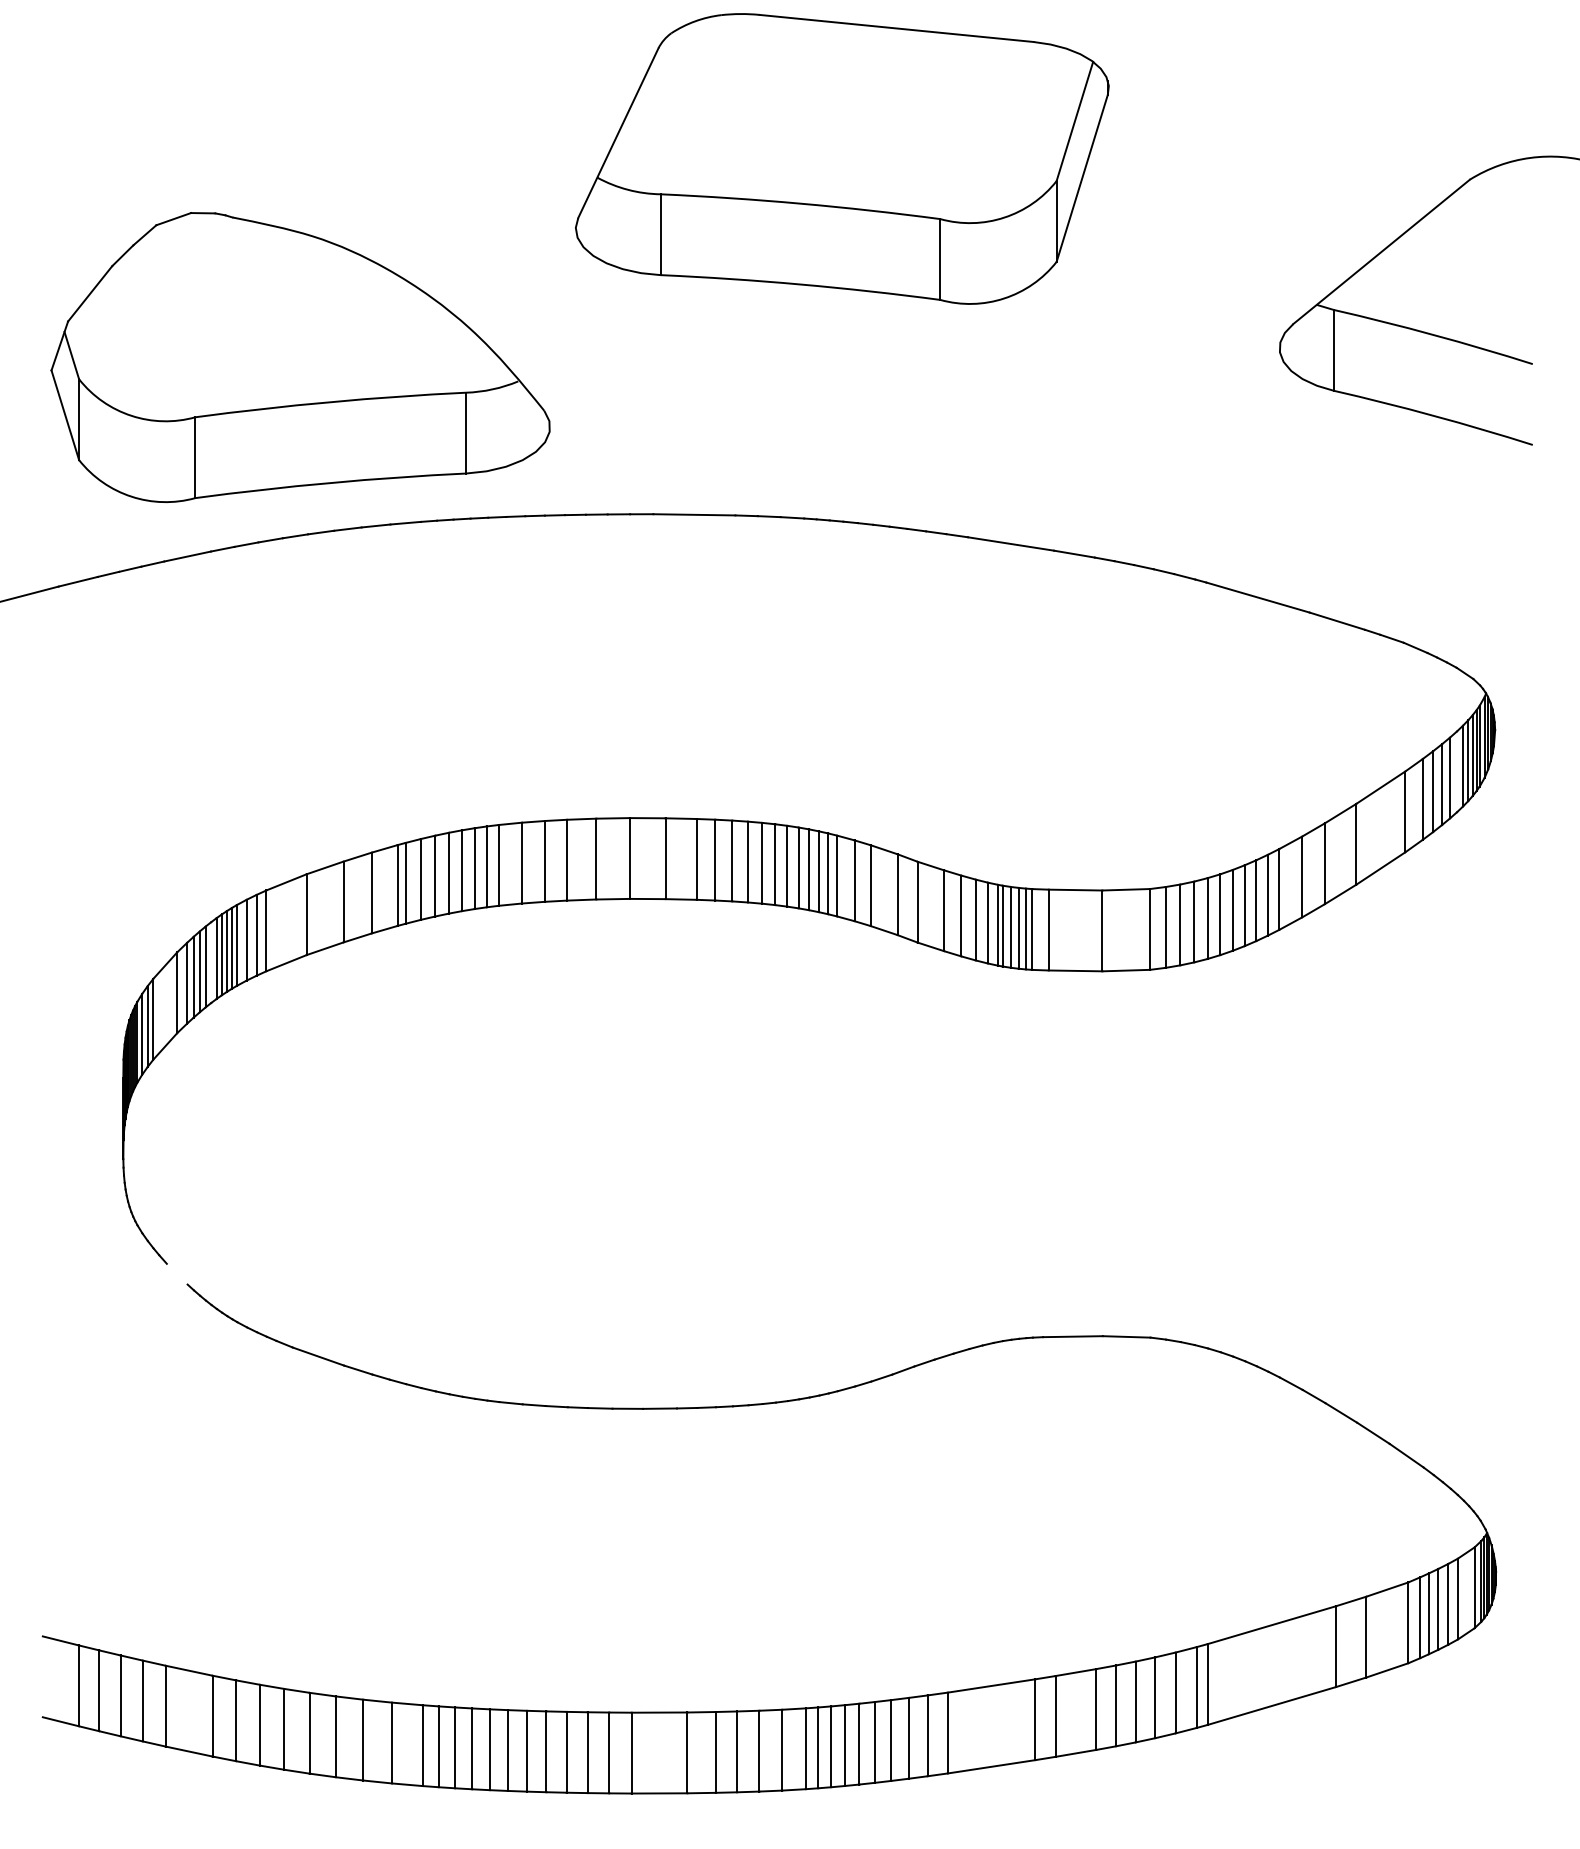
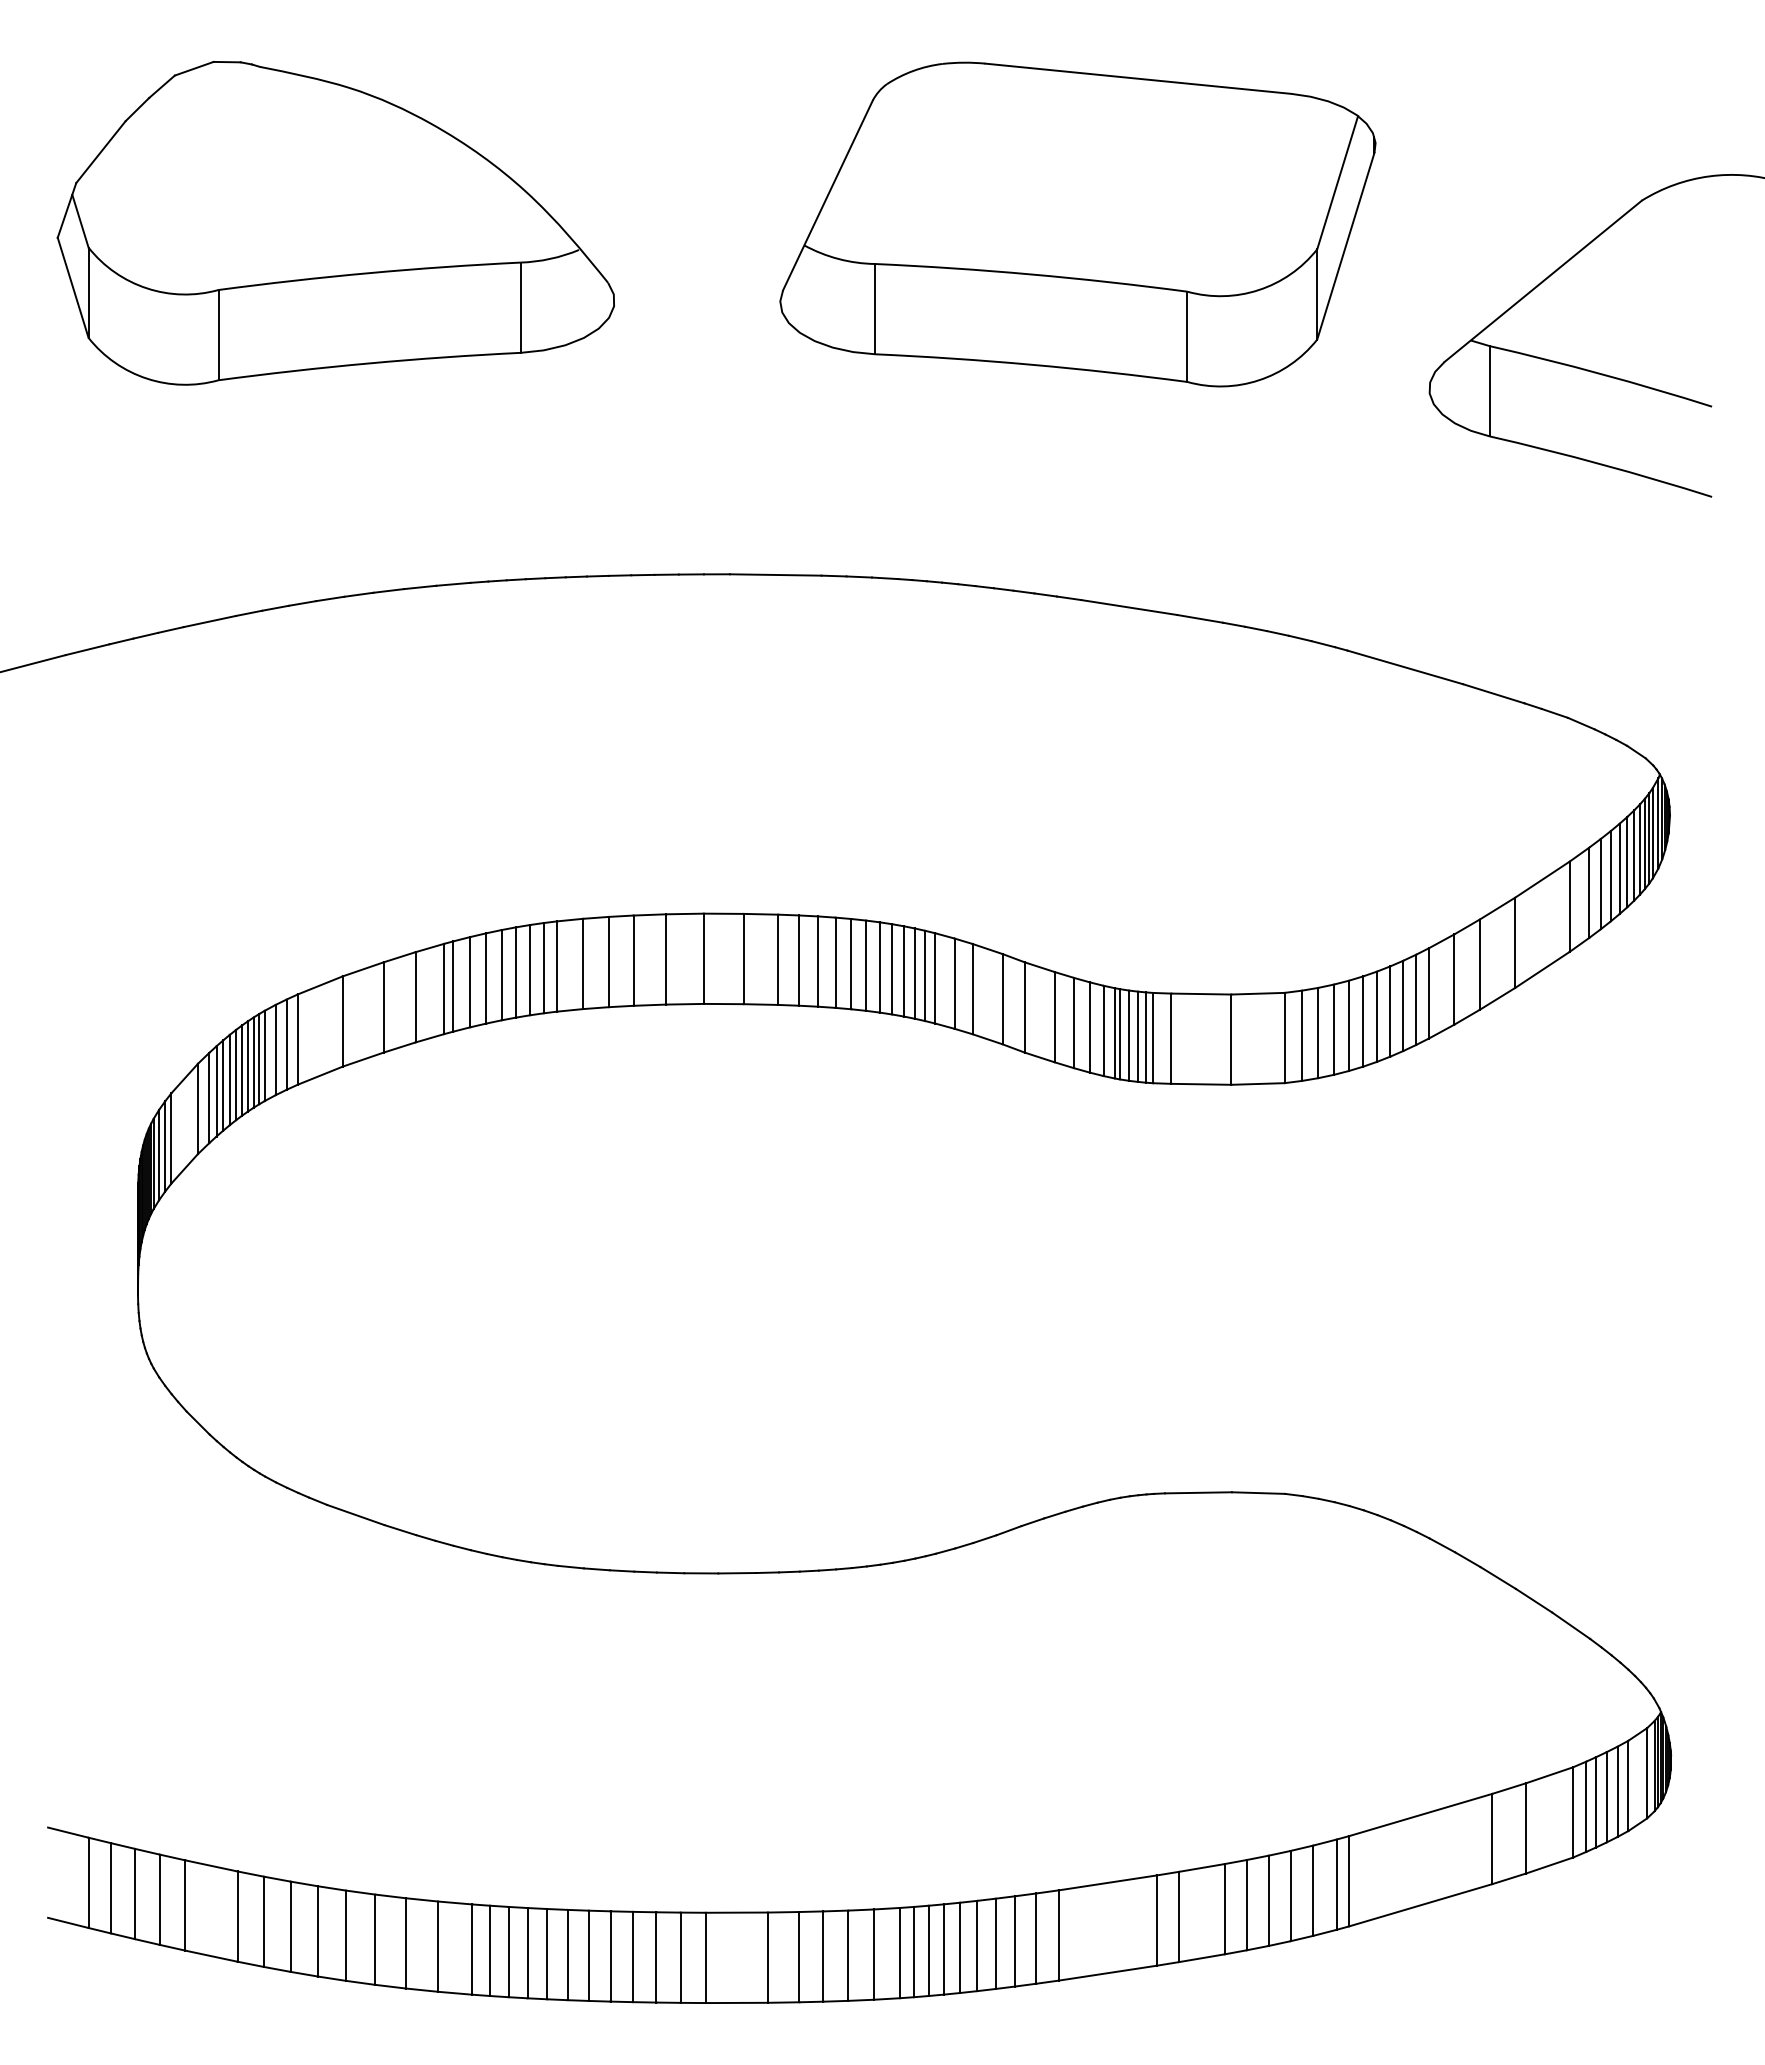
part: (841, 158) -> (1077, 224), moved
part: (300, 357) -> (335, 223), moved
line: (1457, 771) -> (1627, 861), added
line: (211, 962) -> (236, 1074), added
line: (176, 1273) -> (197, 1422), added

